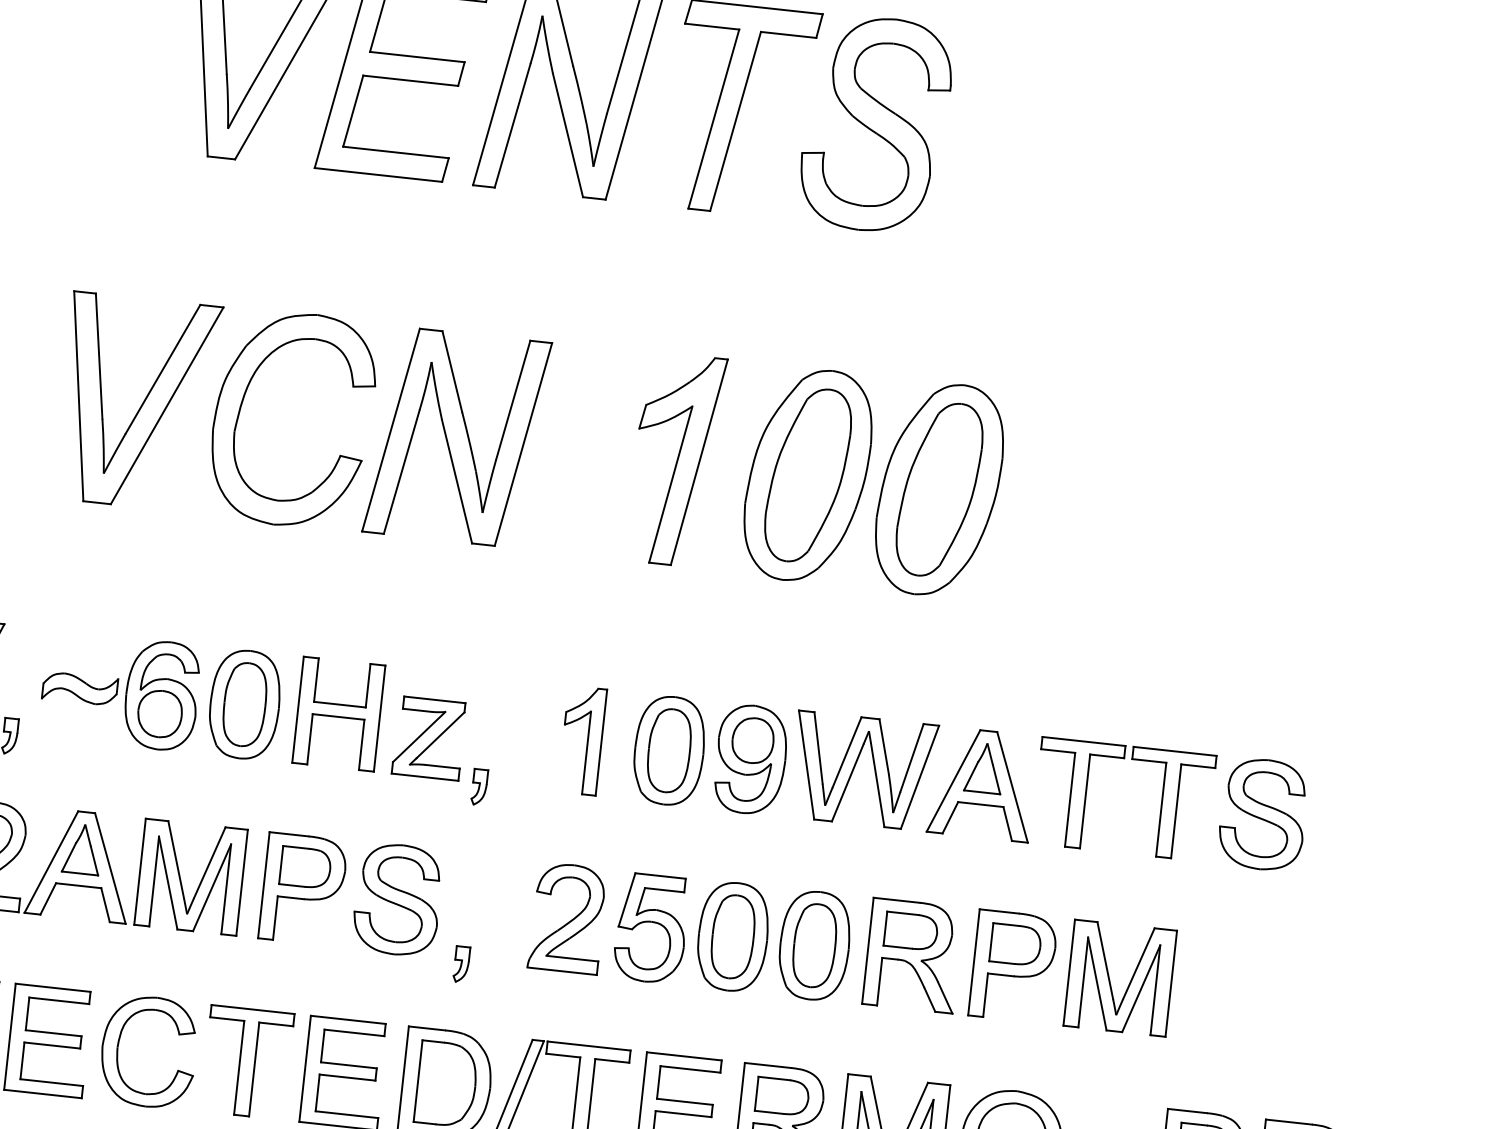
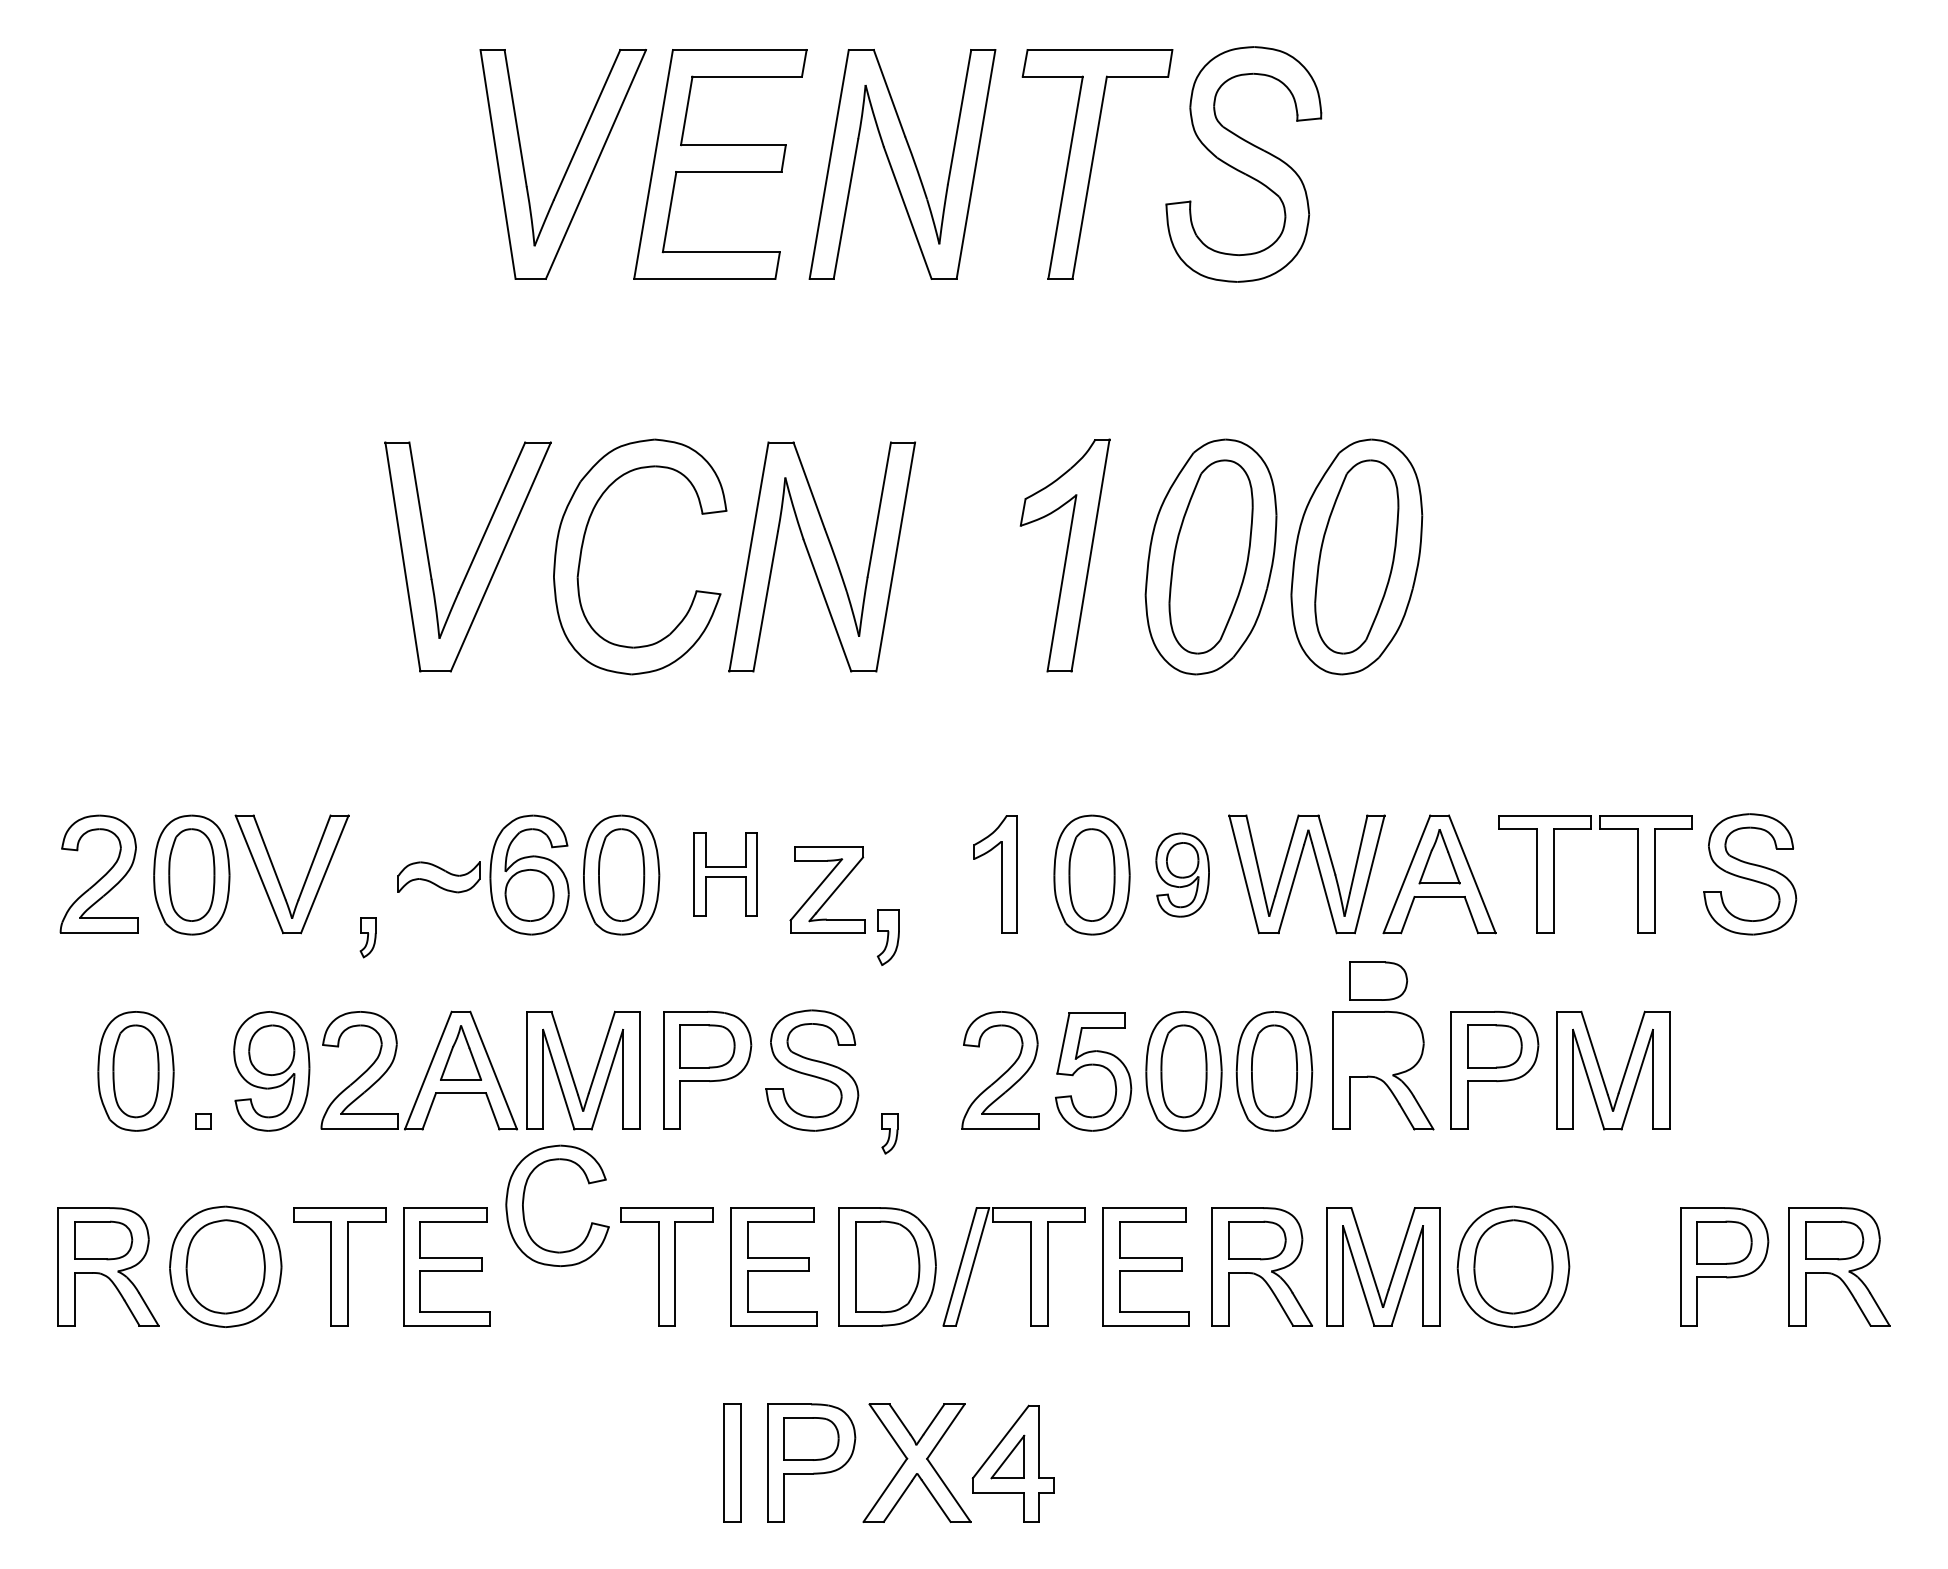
part: (338, 714) -> (725, 874), size x0.7
part: (751, 759) -> (1182, 874), size x0.7
part: (479, 787) -> (888, 937), size x1.4
part: (911, 930) -> (1378, 980), moved
part: (119, 1043) -> (524, 1200), moved

